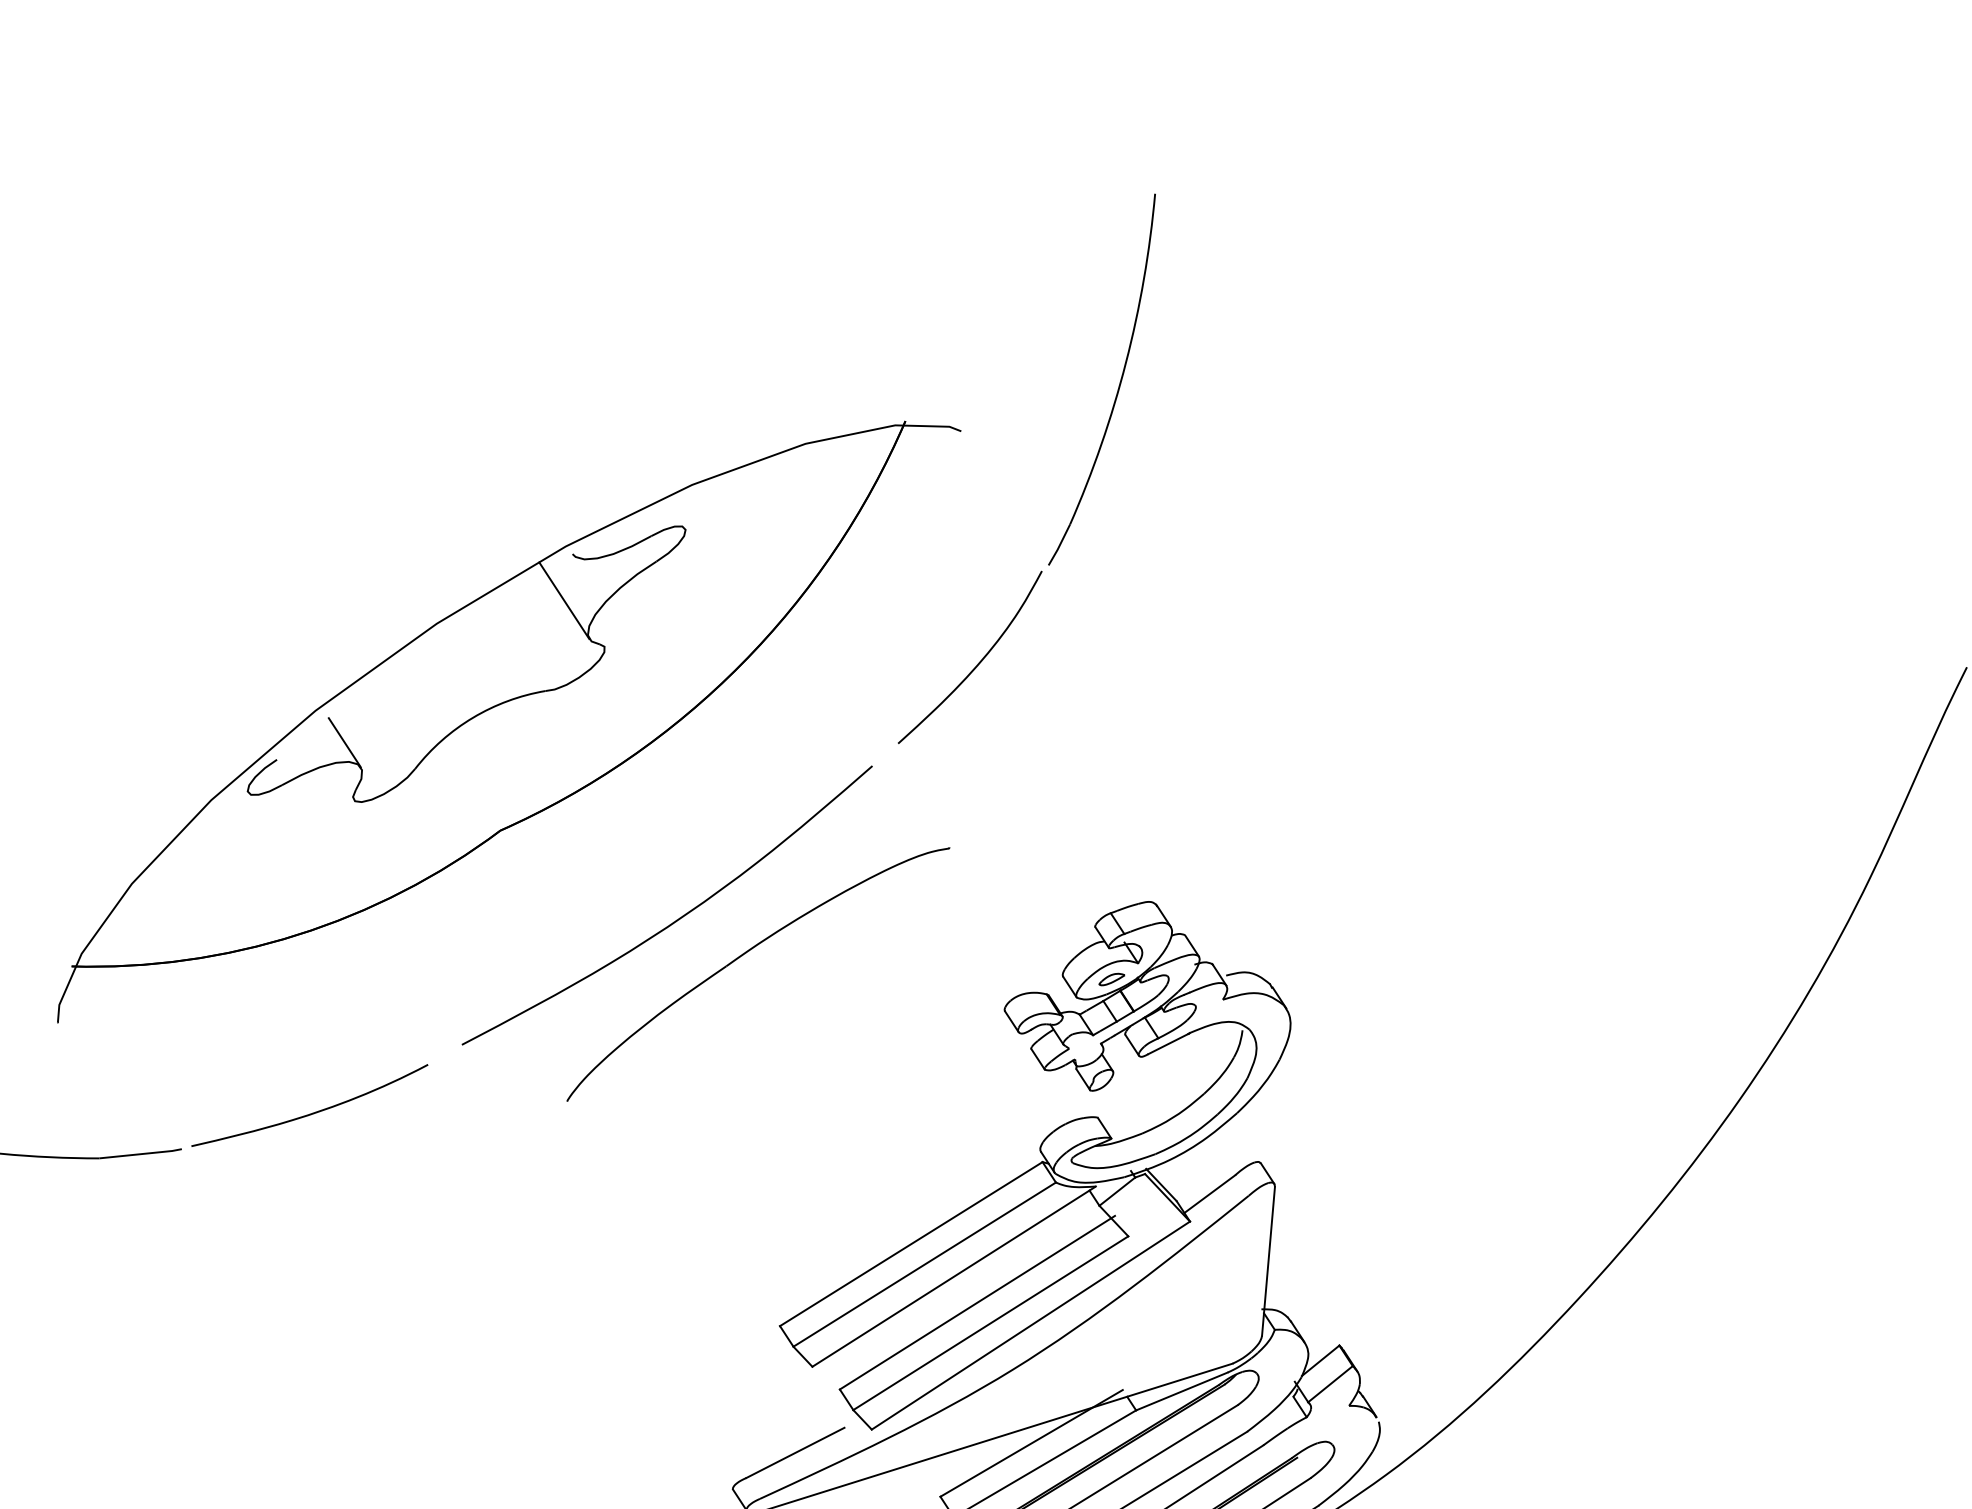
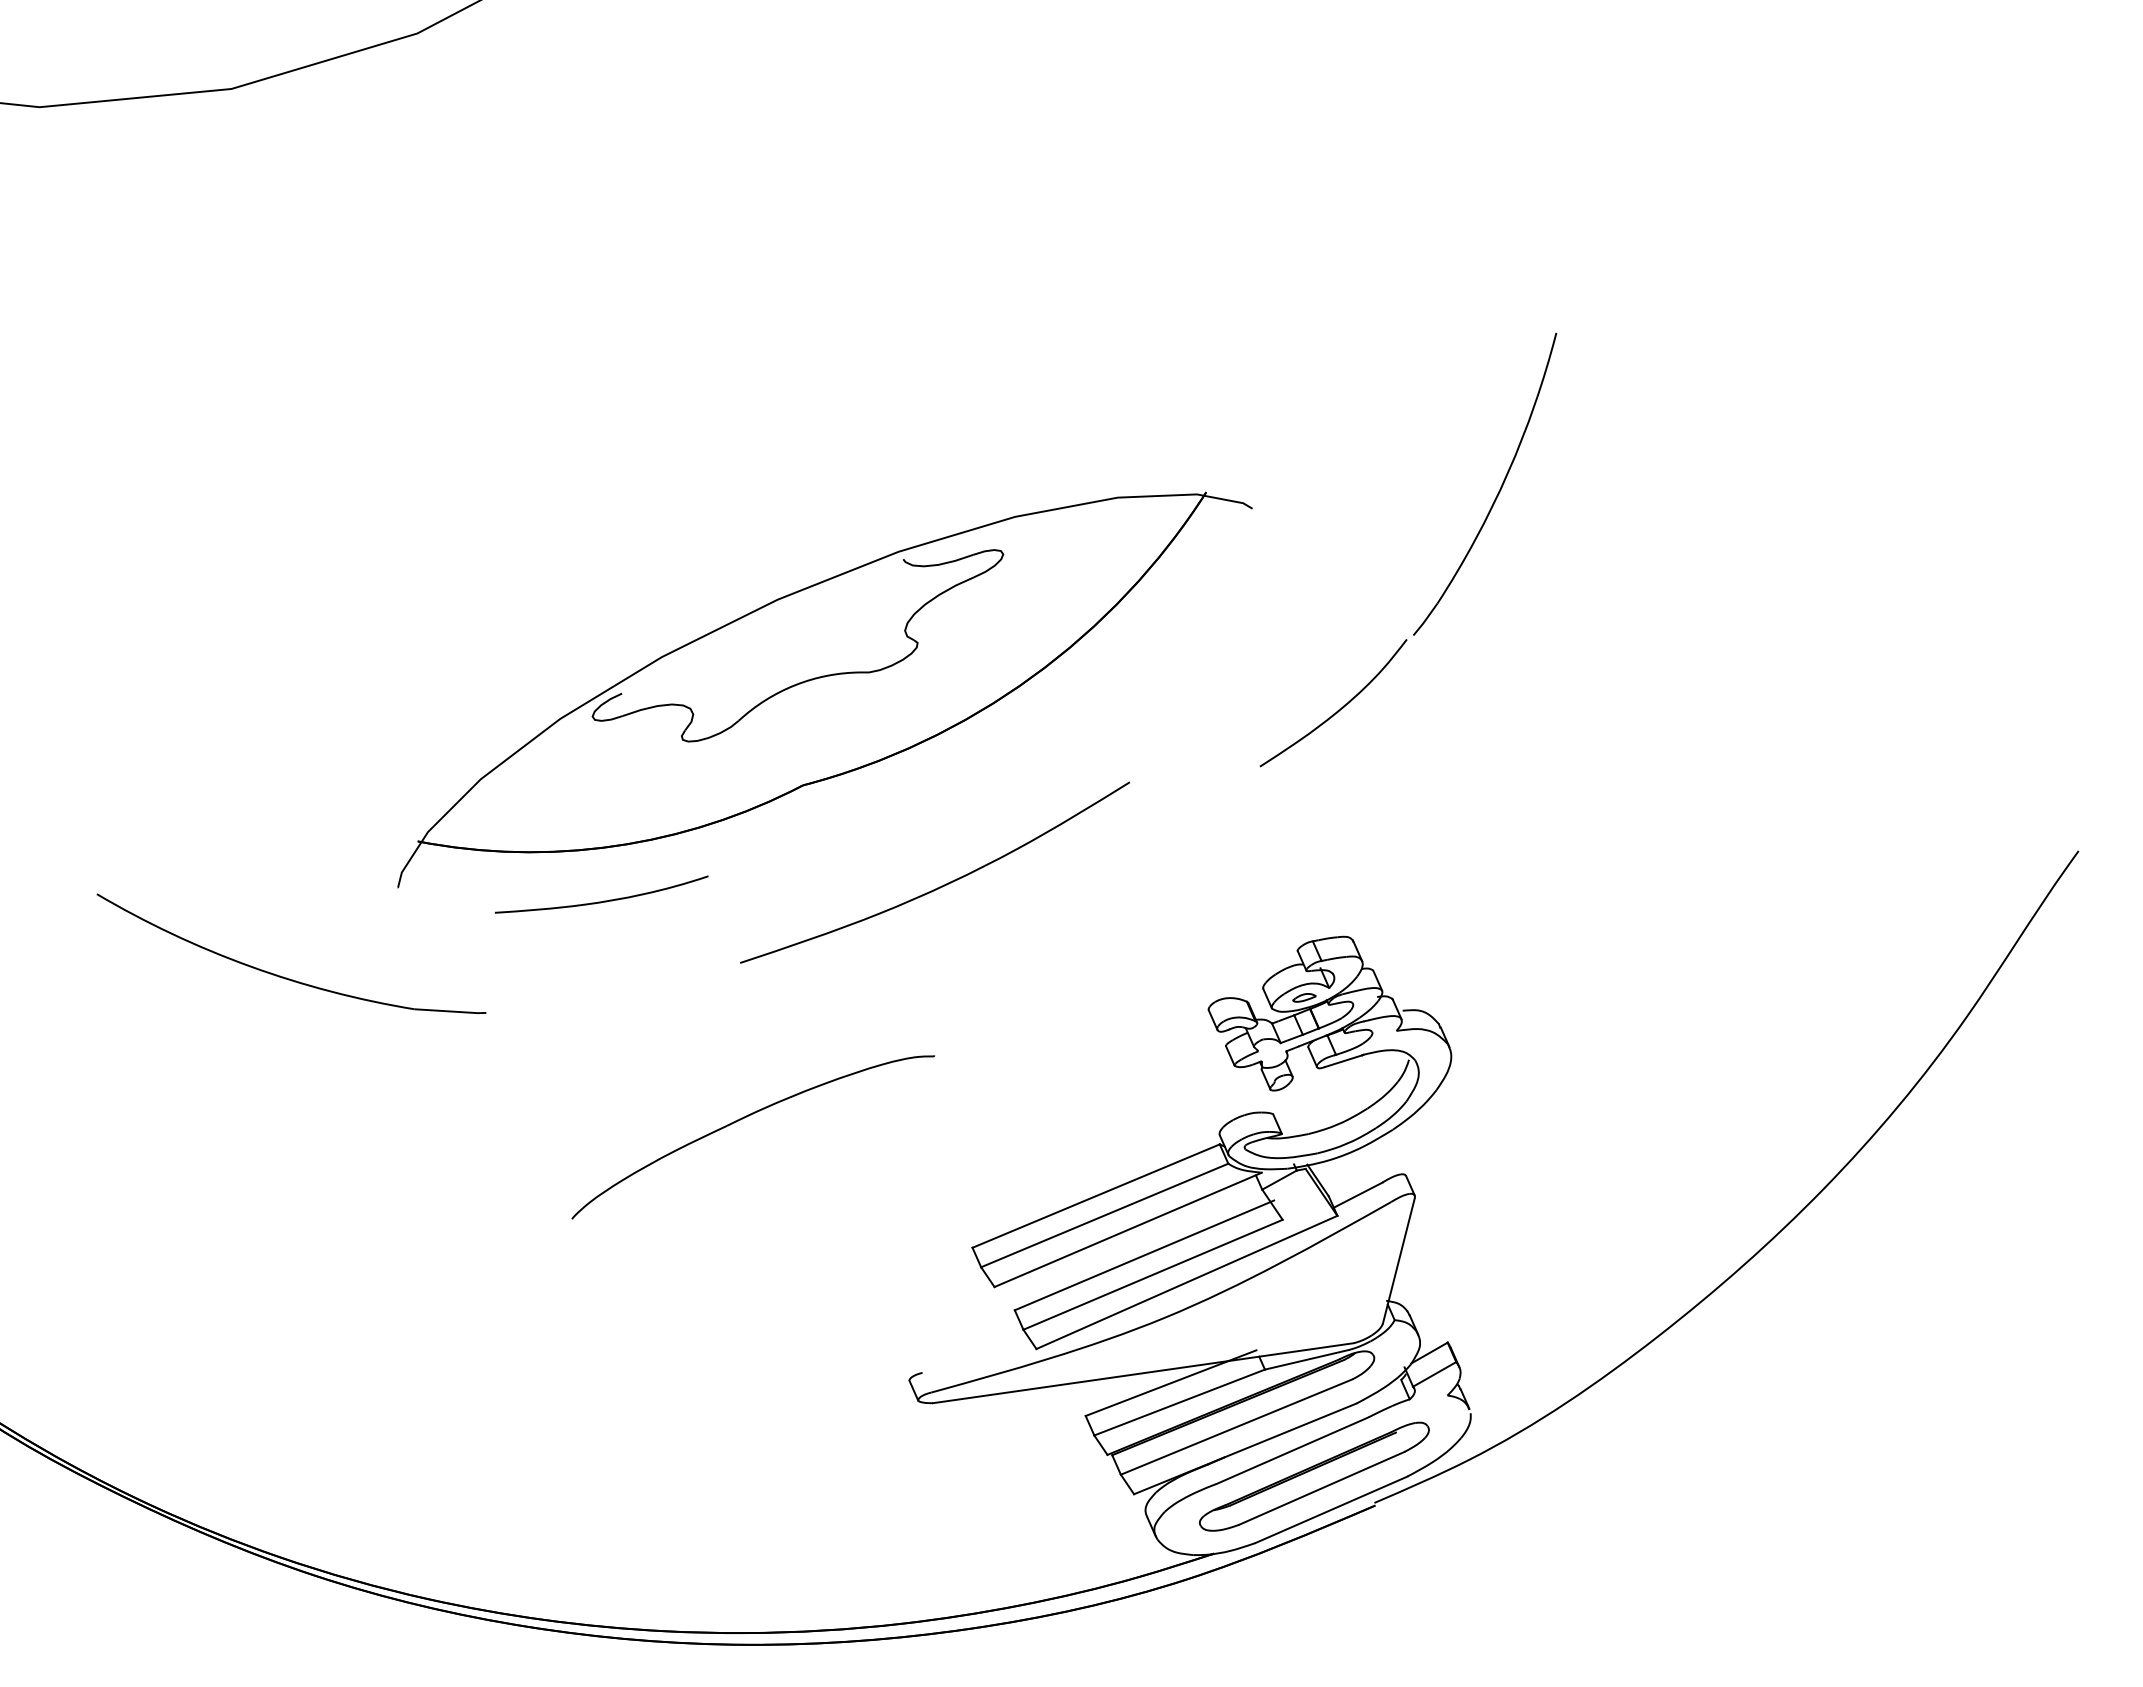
part: (1083, 489) -> (1453, 575), moved
line: (563, 600) -> (889, 597), removed
line: (344, 742) -> (682, 688), removed
part: (744, 954) -> (744, 1118), moved
curve: (312, 1111) -> (603, 900), moved
line: (794, 1452) -> (967, 1357), removed

